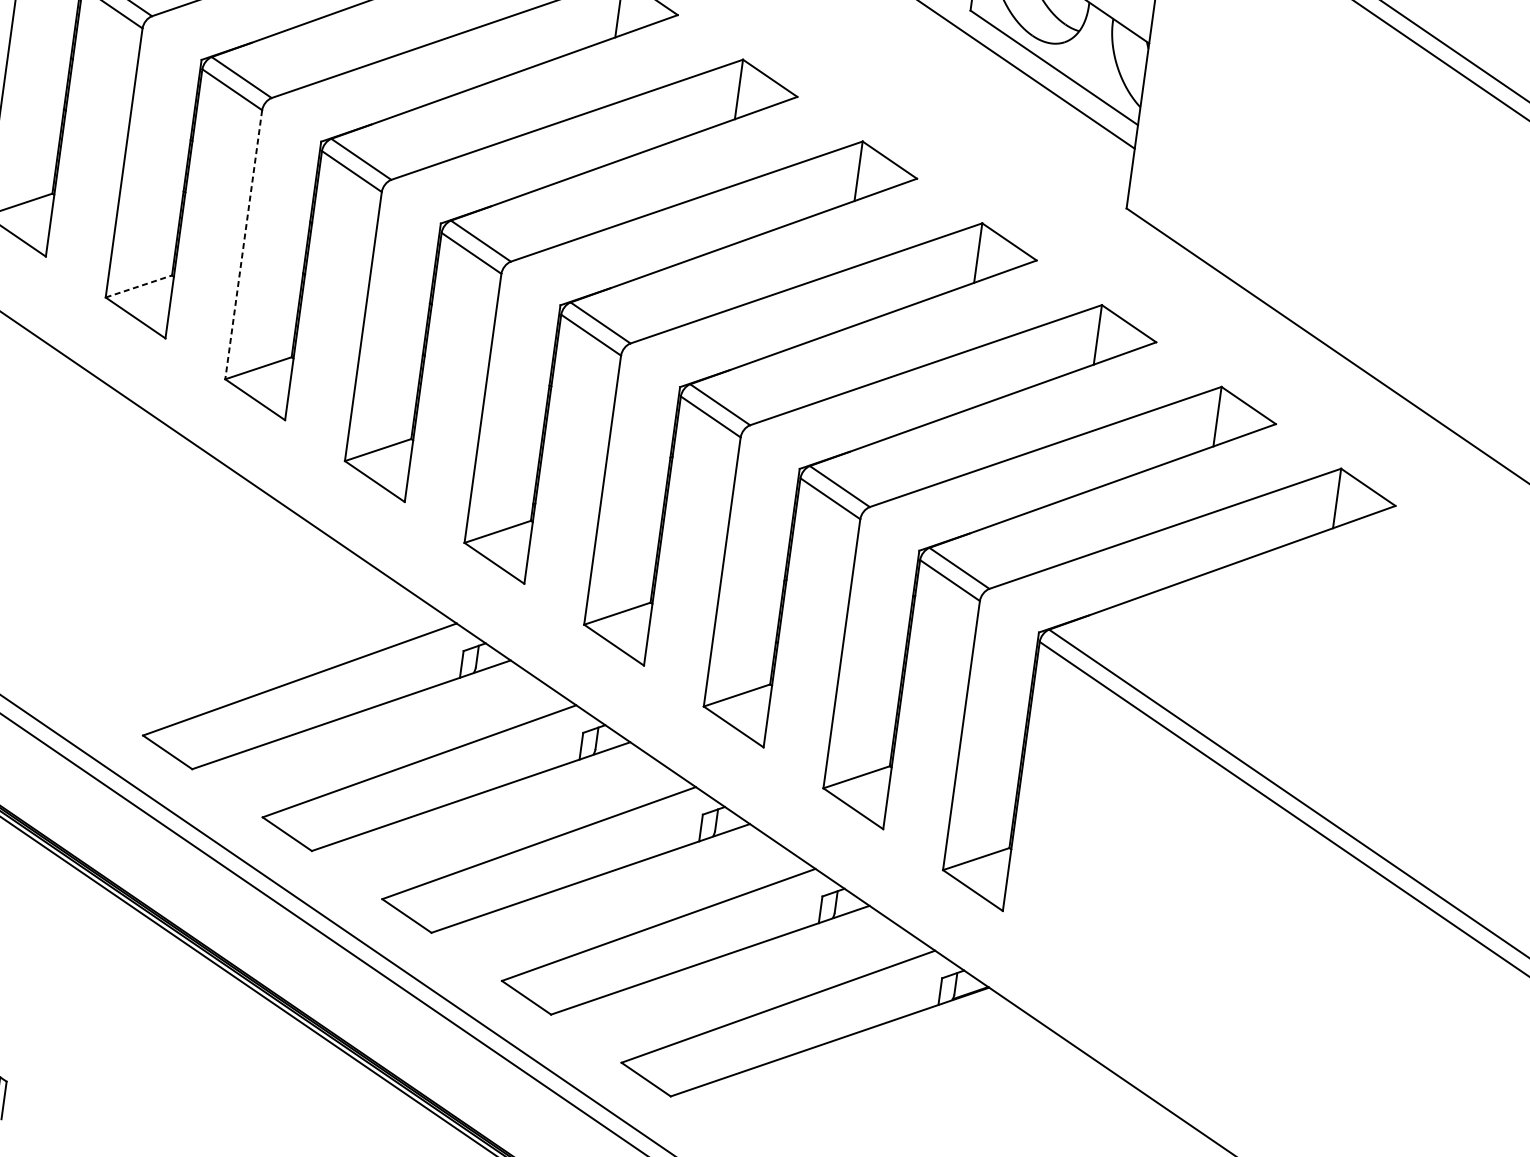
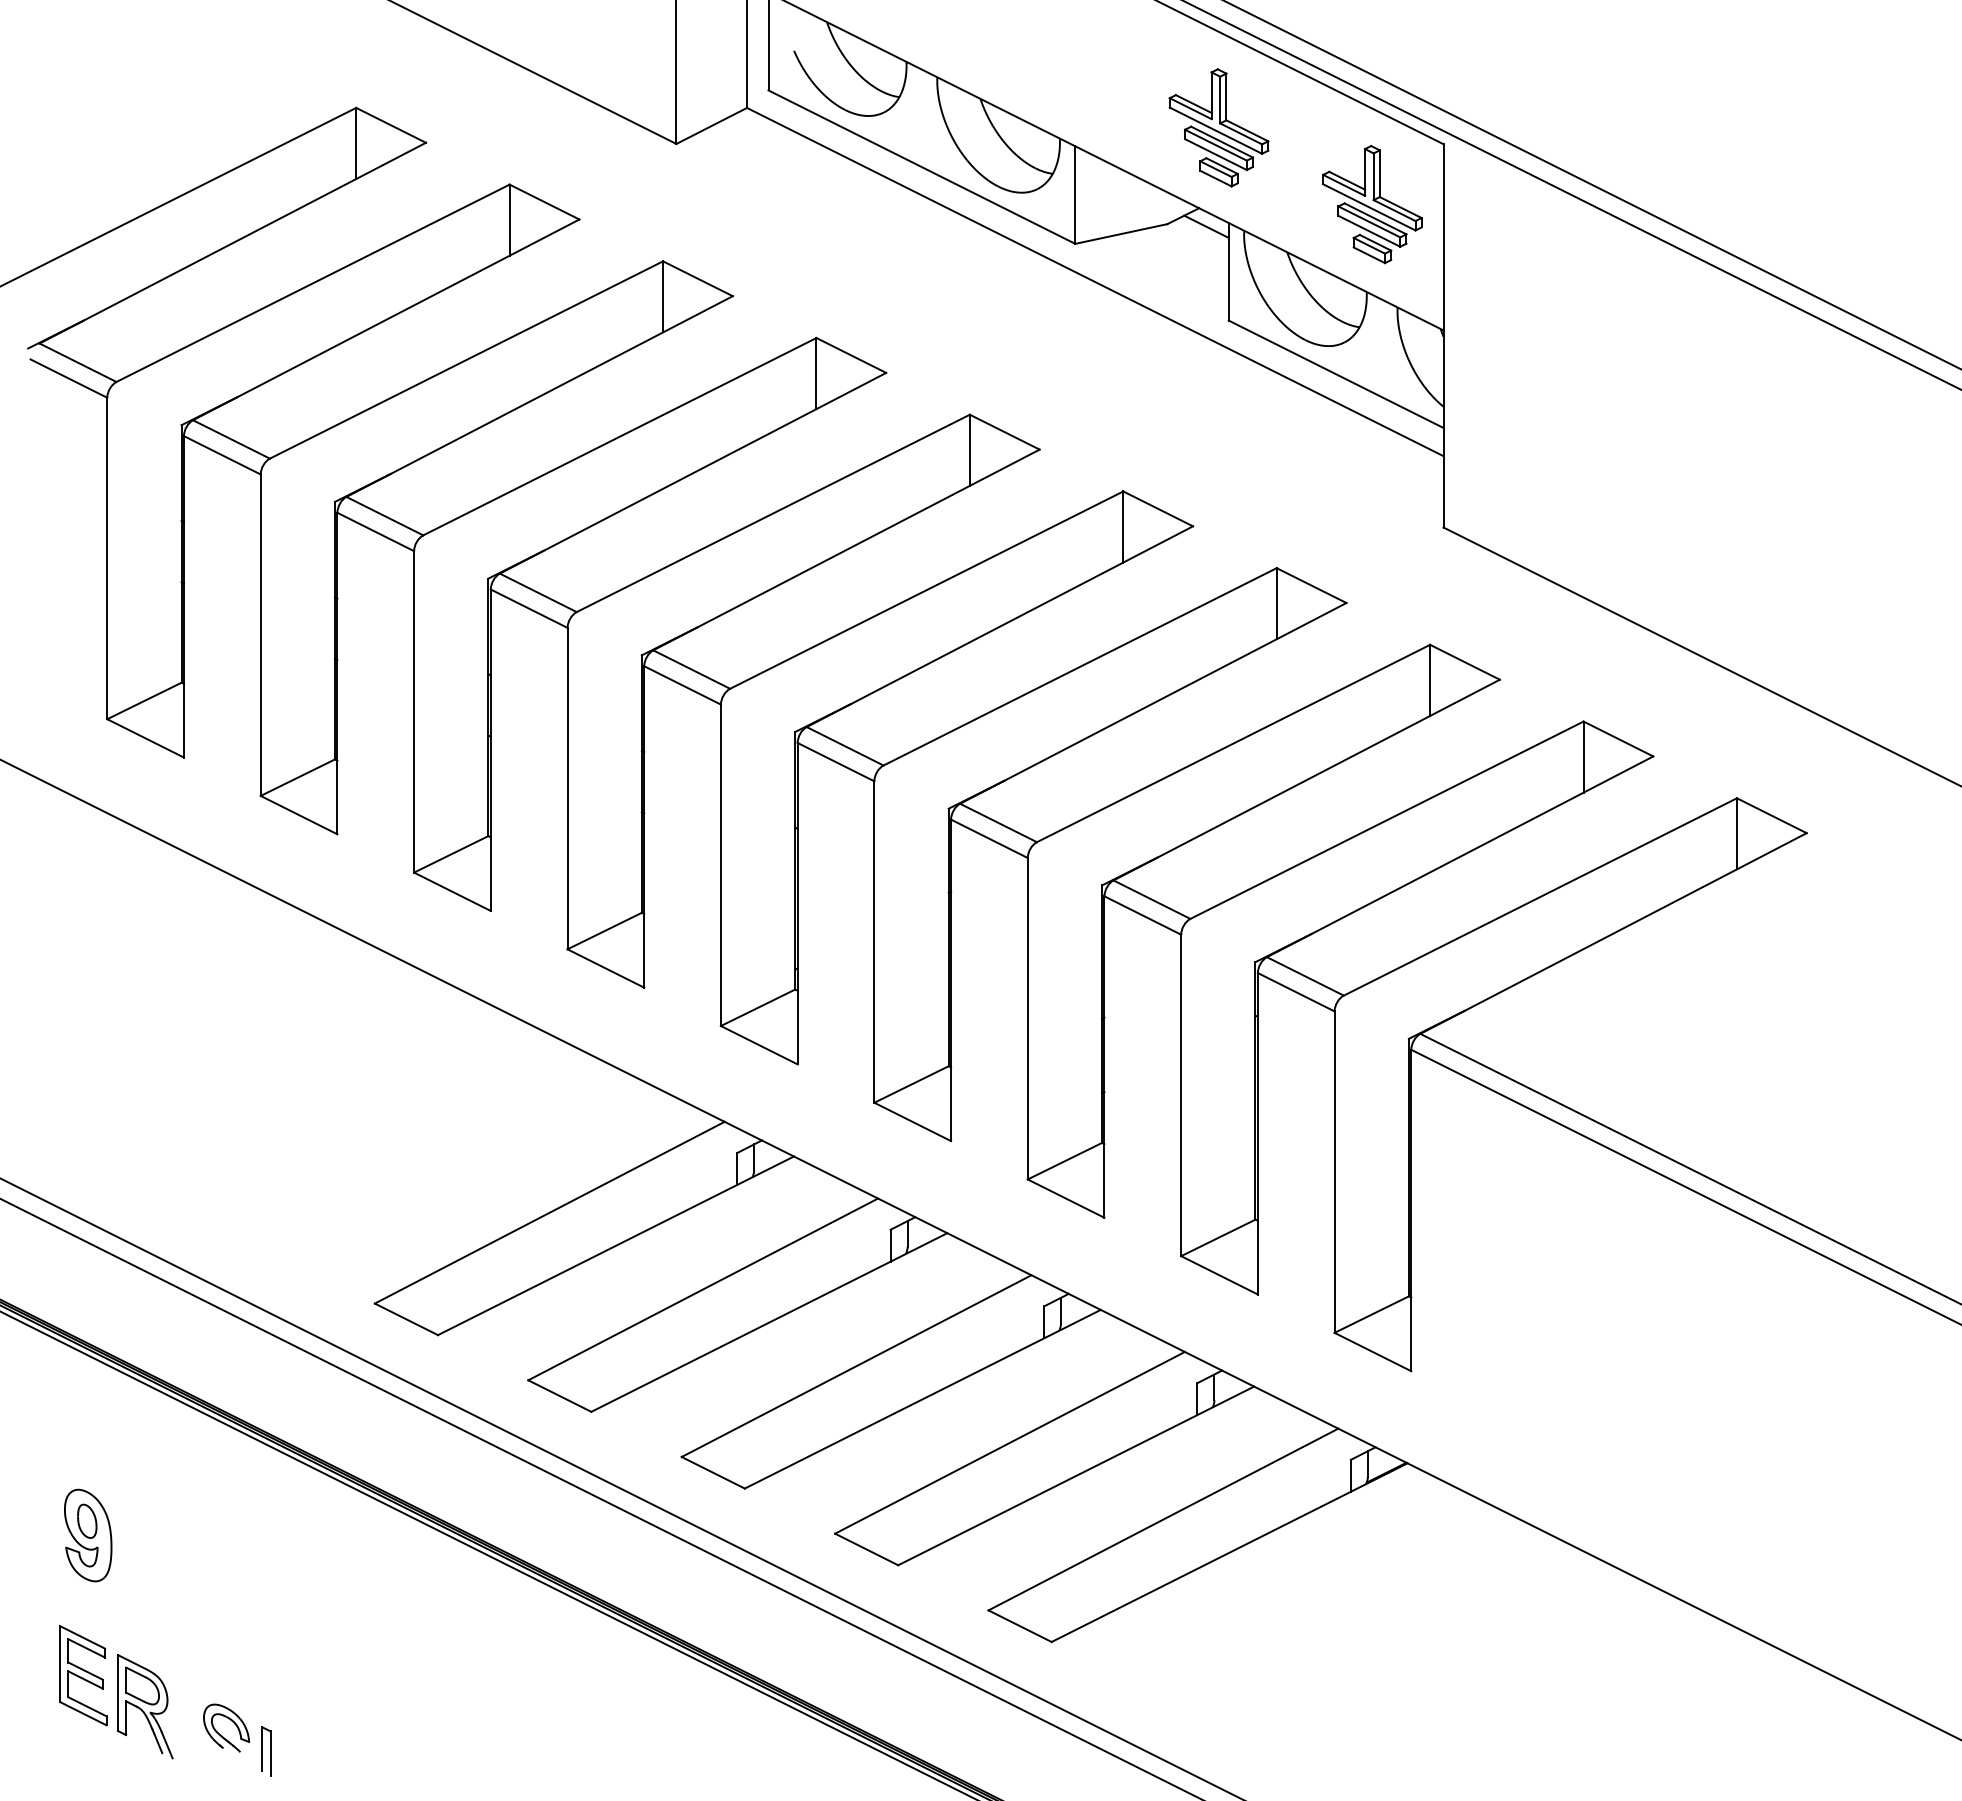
line: (244, 244) -> (414, 711), dashed -> solid
line: (139, 286) -> (298, 777), dashed -> solid

